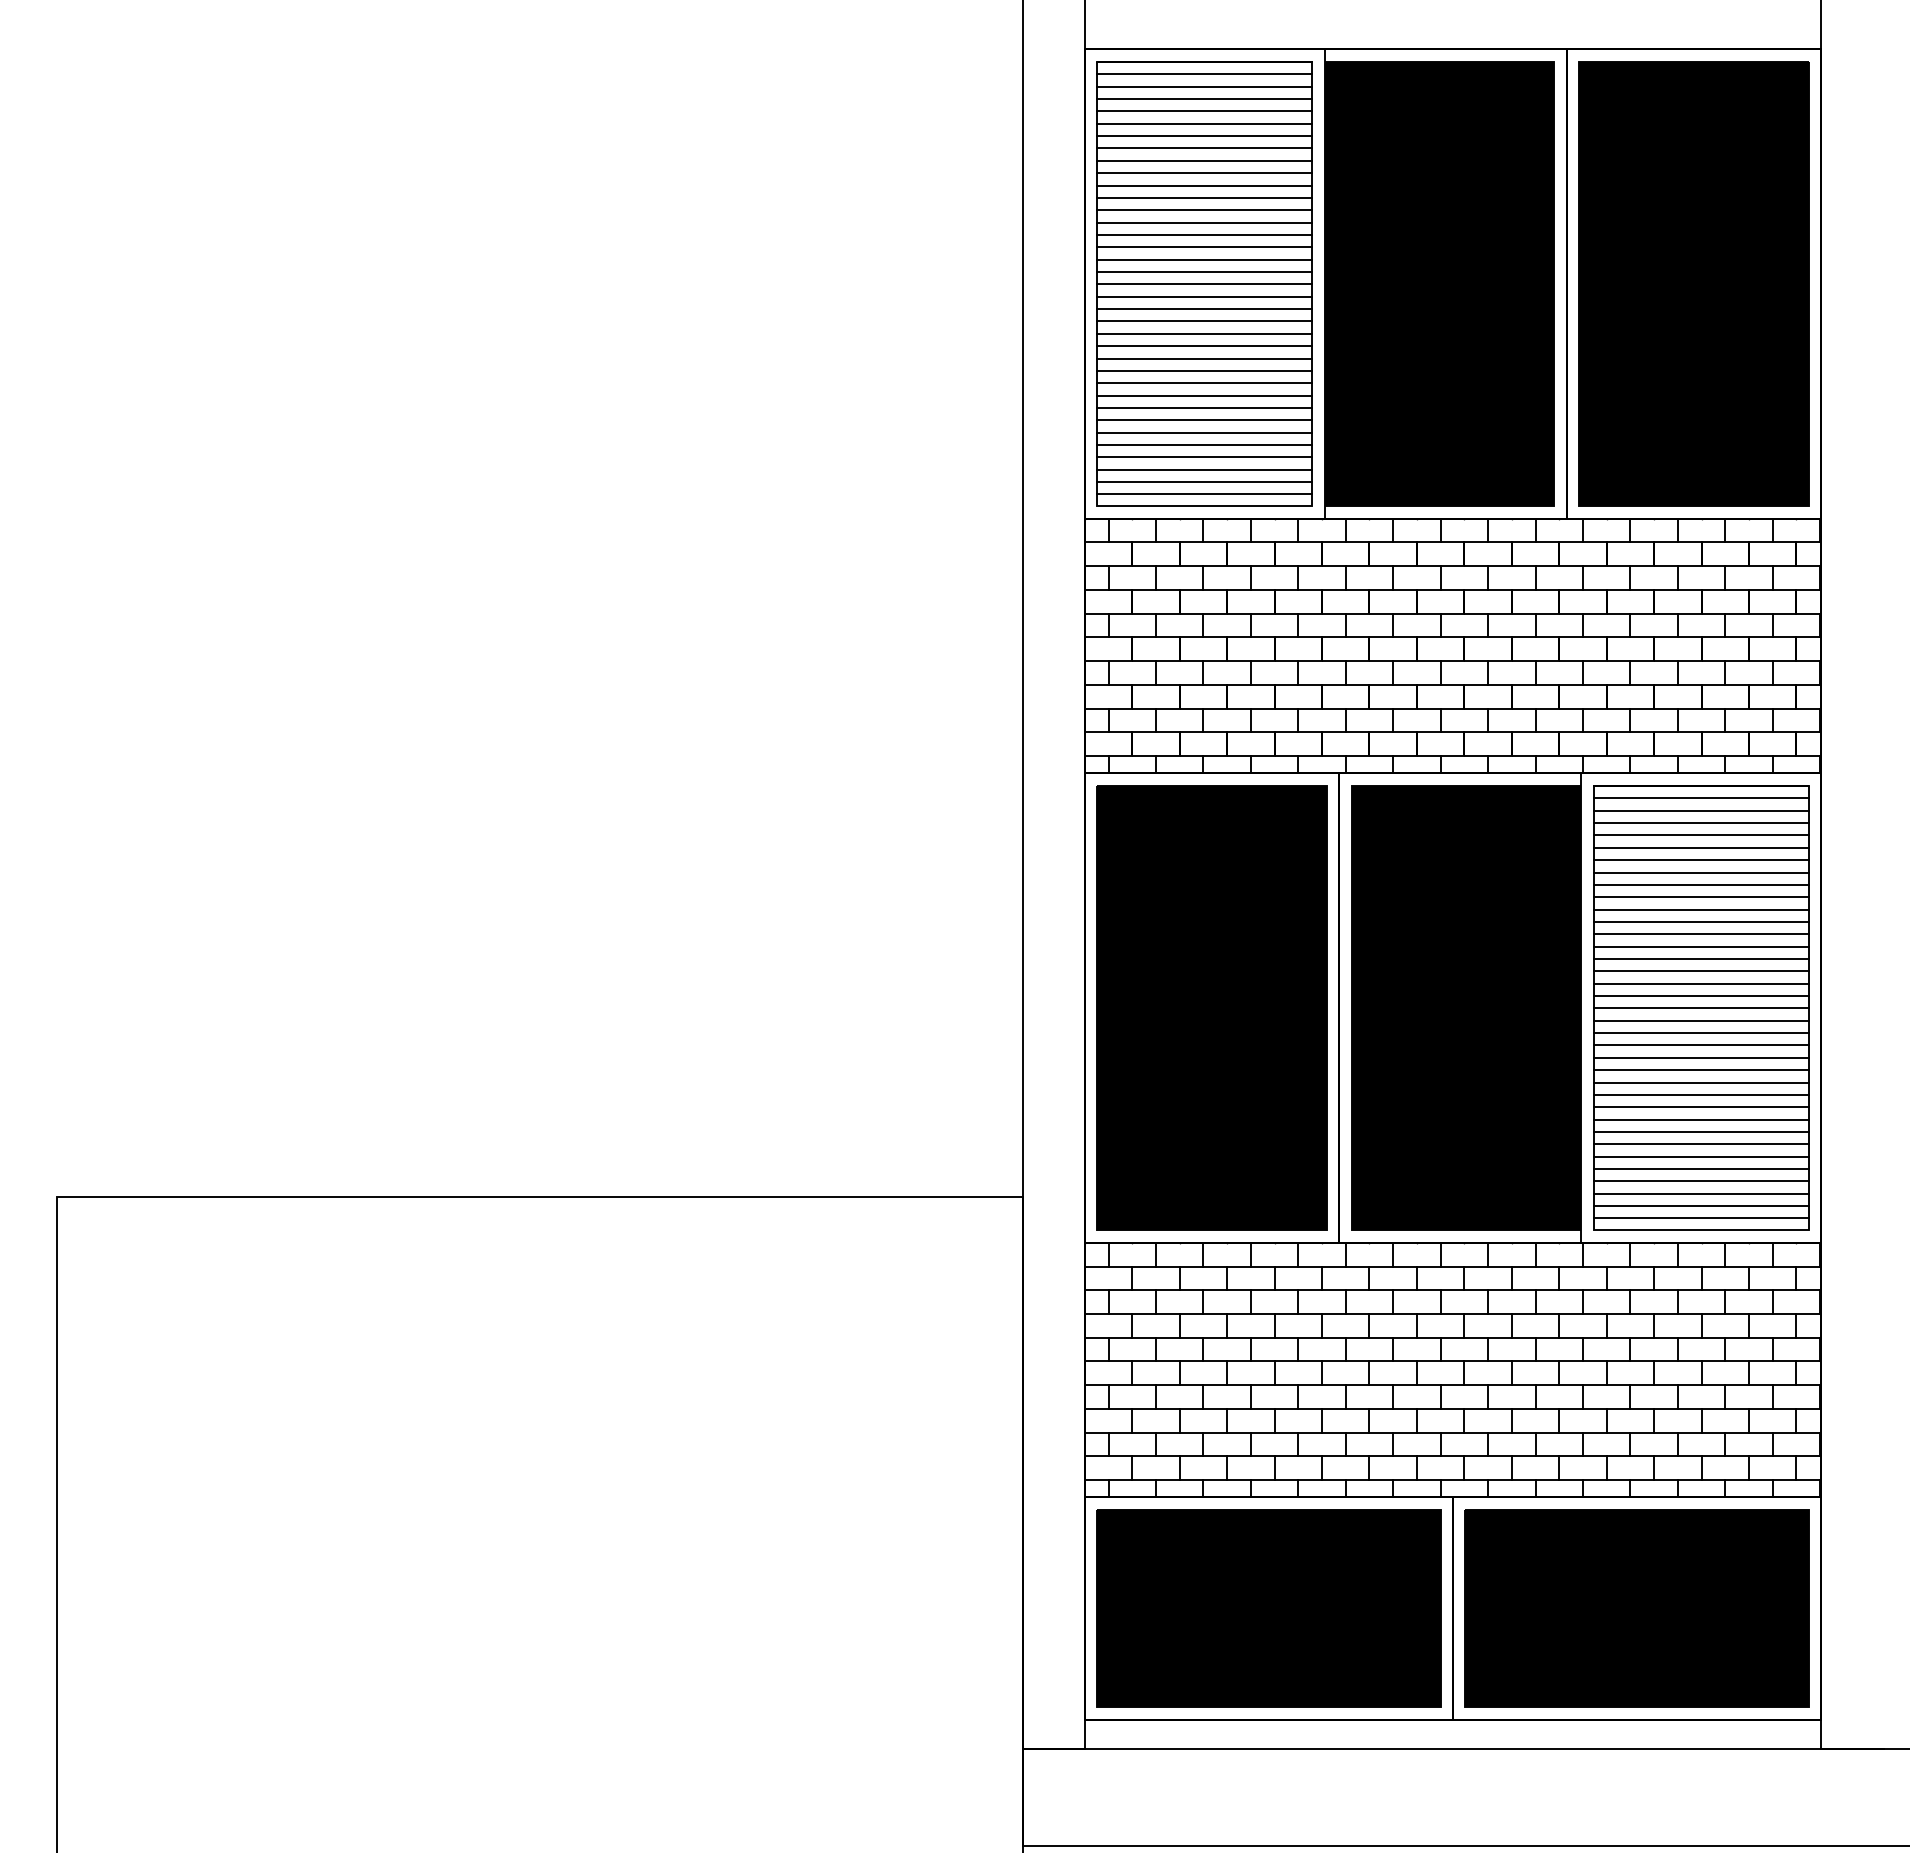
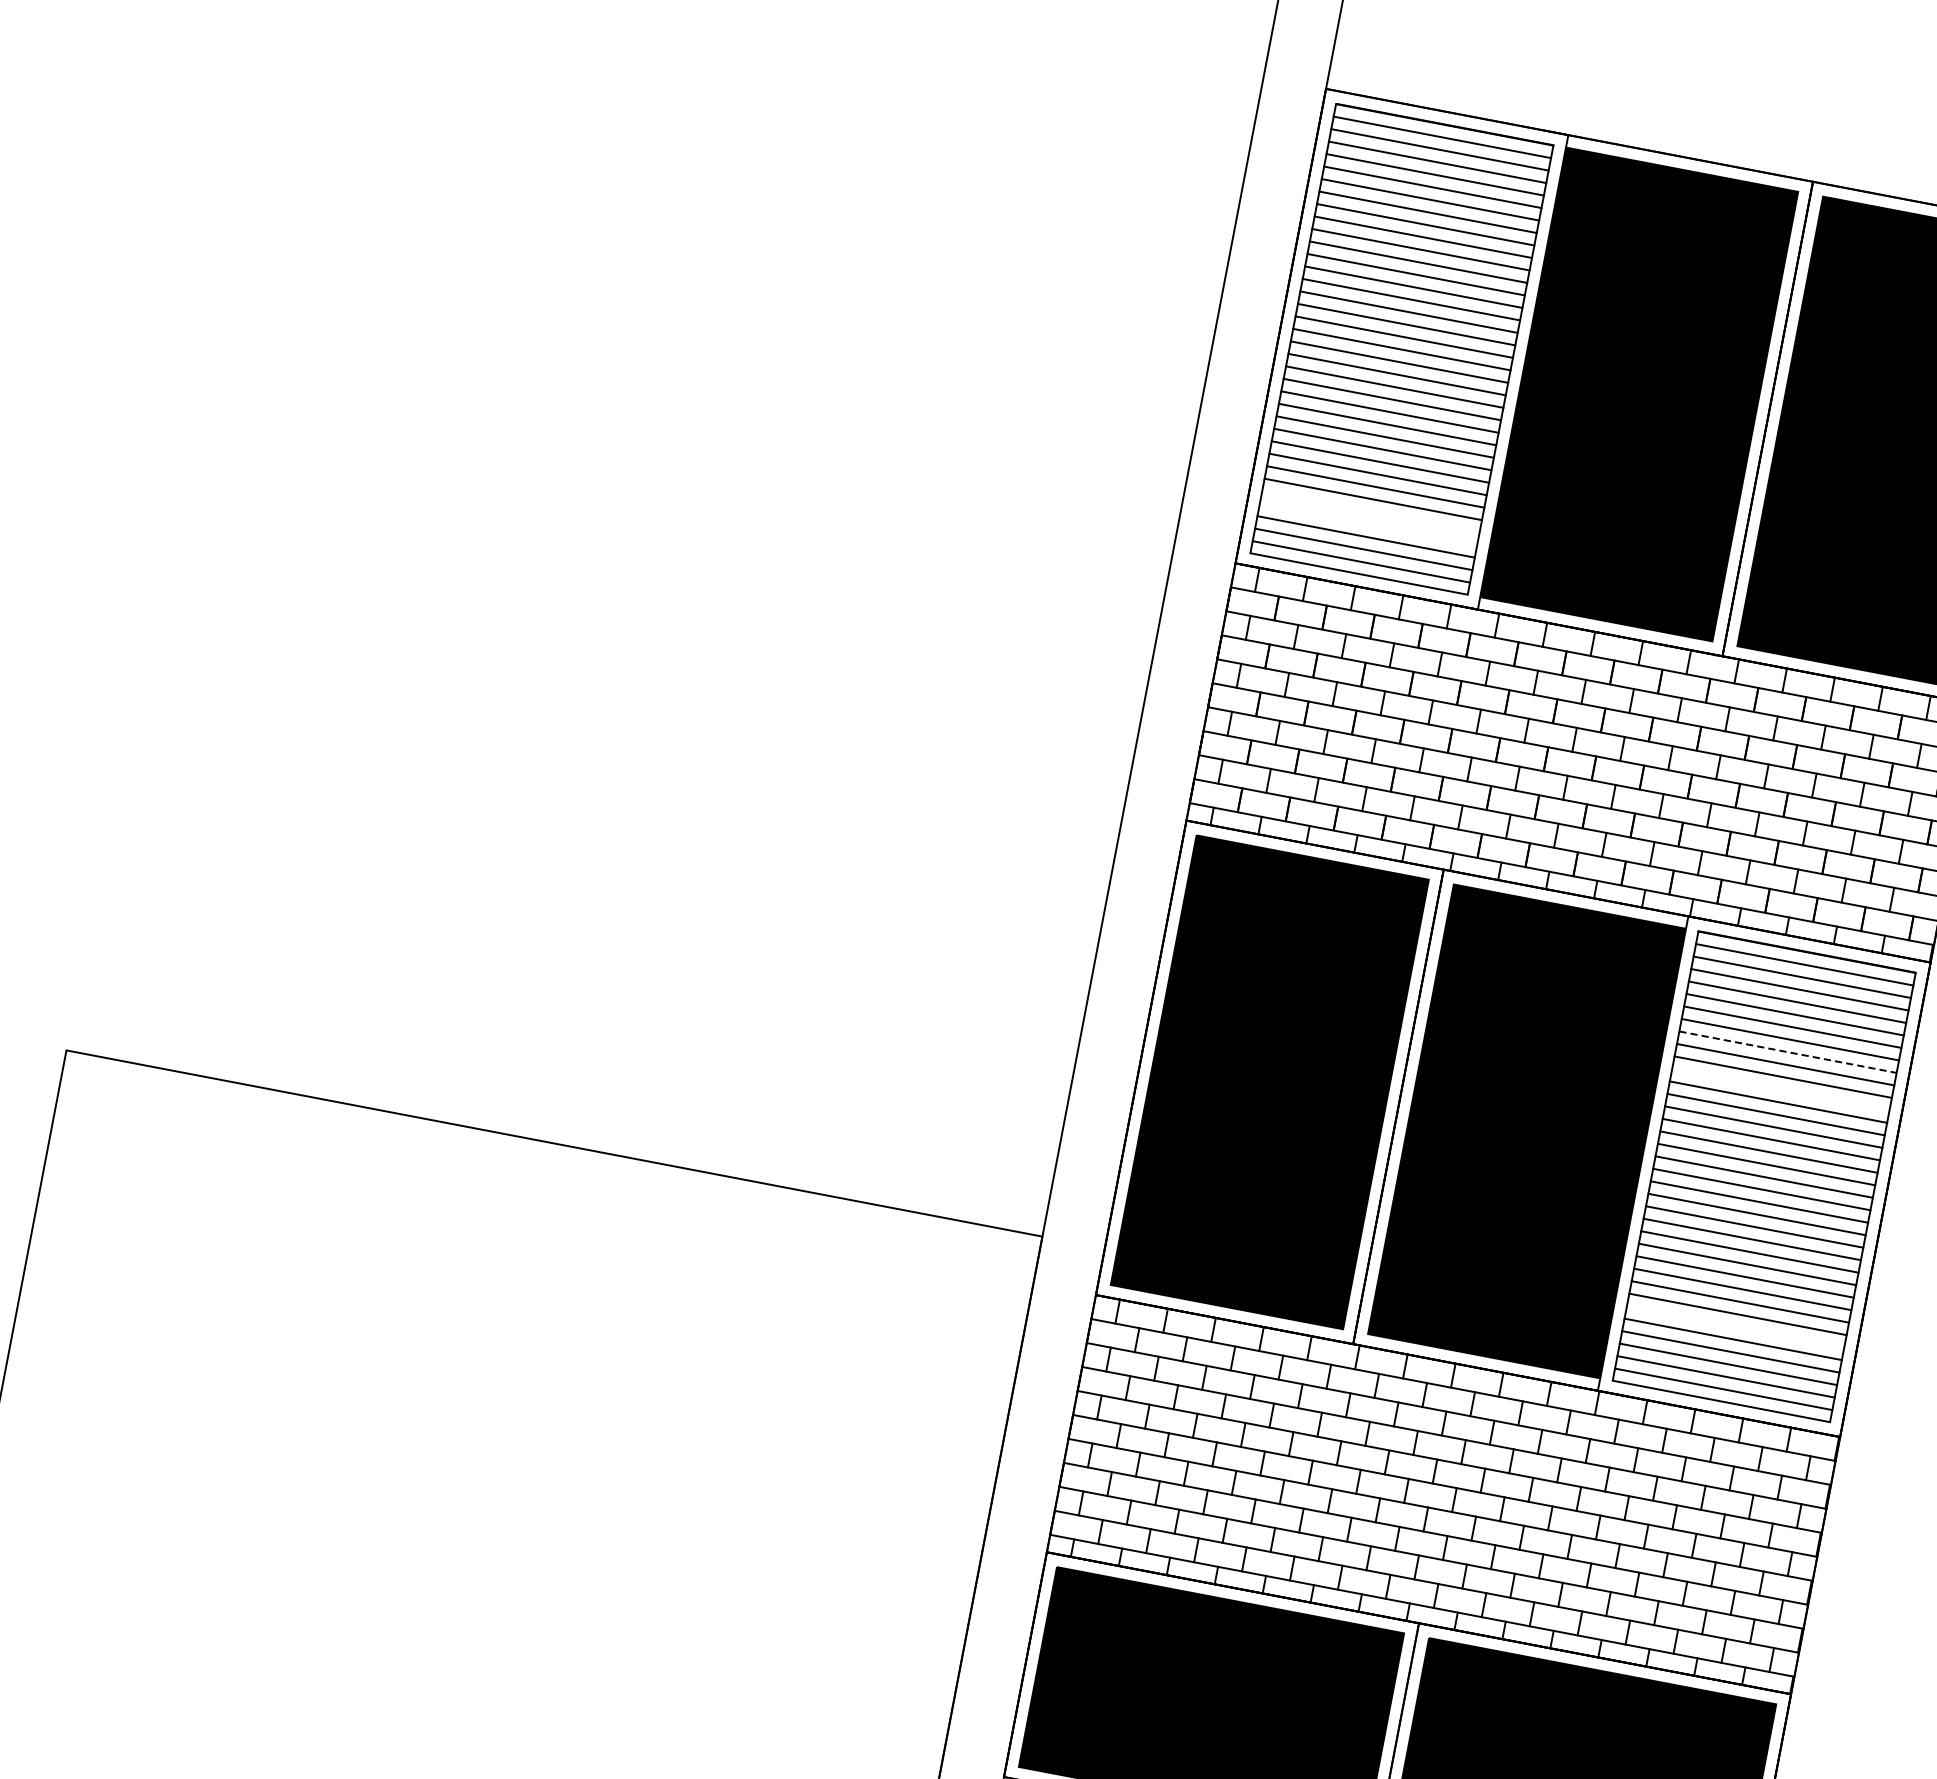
line: (1204, 444) -> (1370, 511), removed
line: (1204, 457) -> (1368, 524), removed
line: (1701, 884) -> (1788, 1051), solid -> dashed
line: (1700, 921) -> (1780, 1089), removed
line: (1700, 1156) -> (1734, 1326), removed

